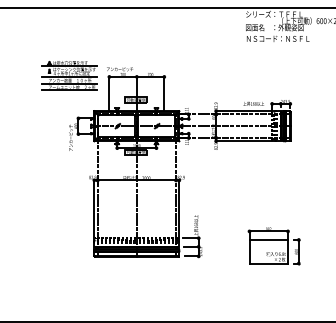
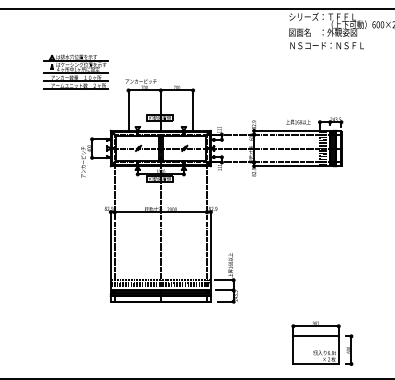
part: (69, 75) -> (75, 71), moved
part: (274, 246) -> (322, 343), moved

